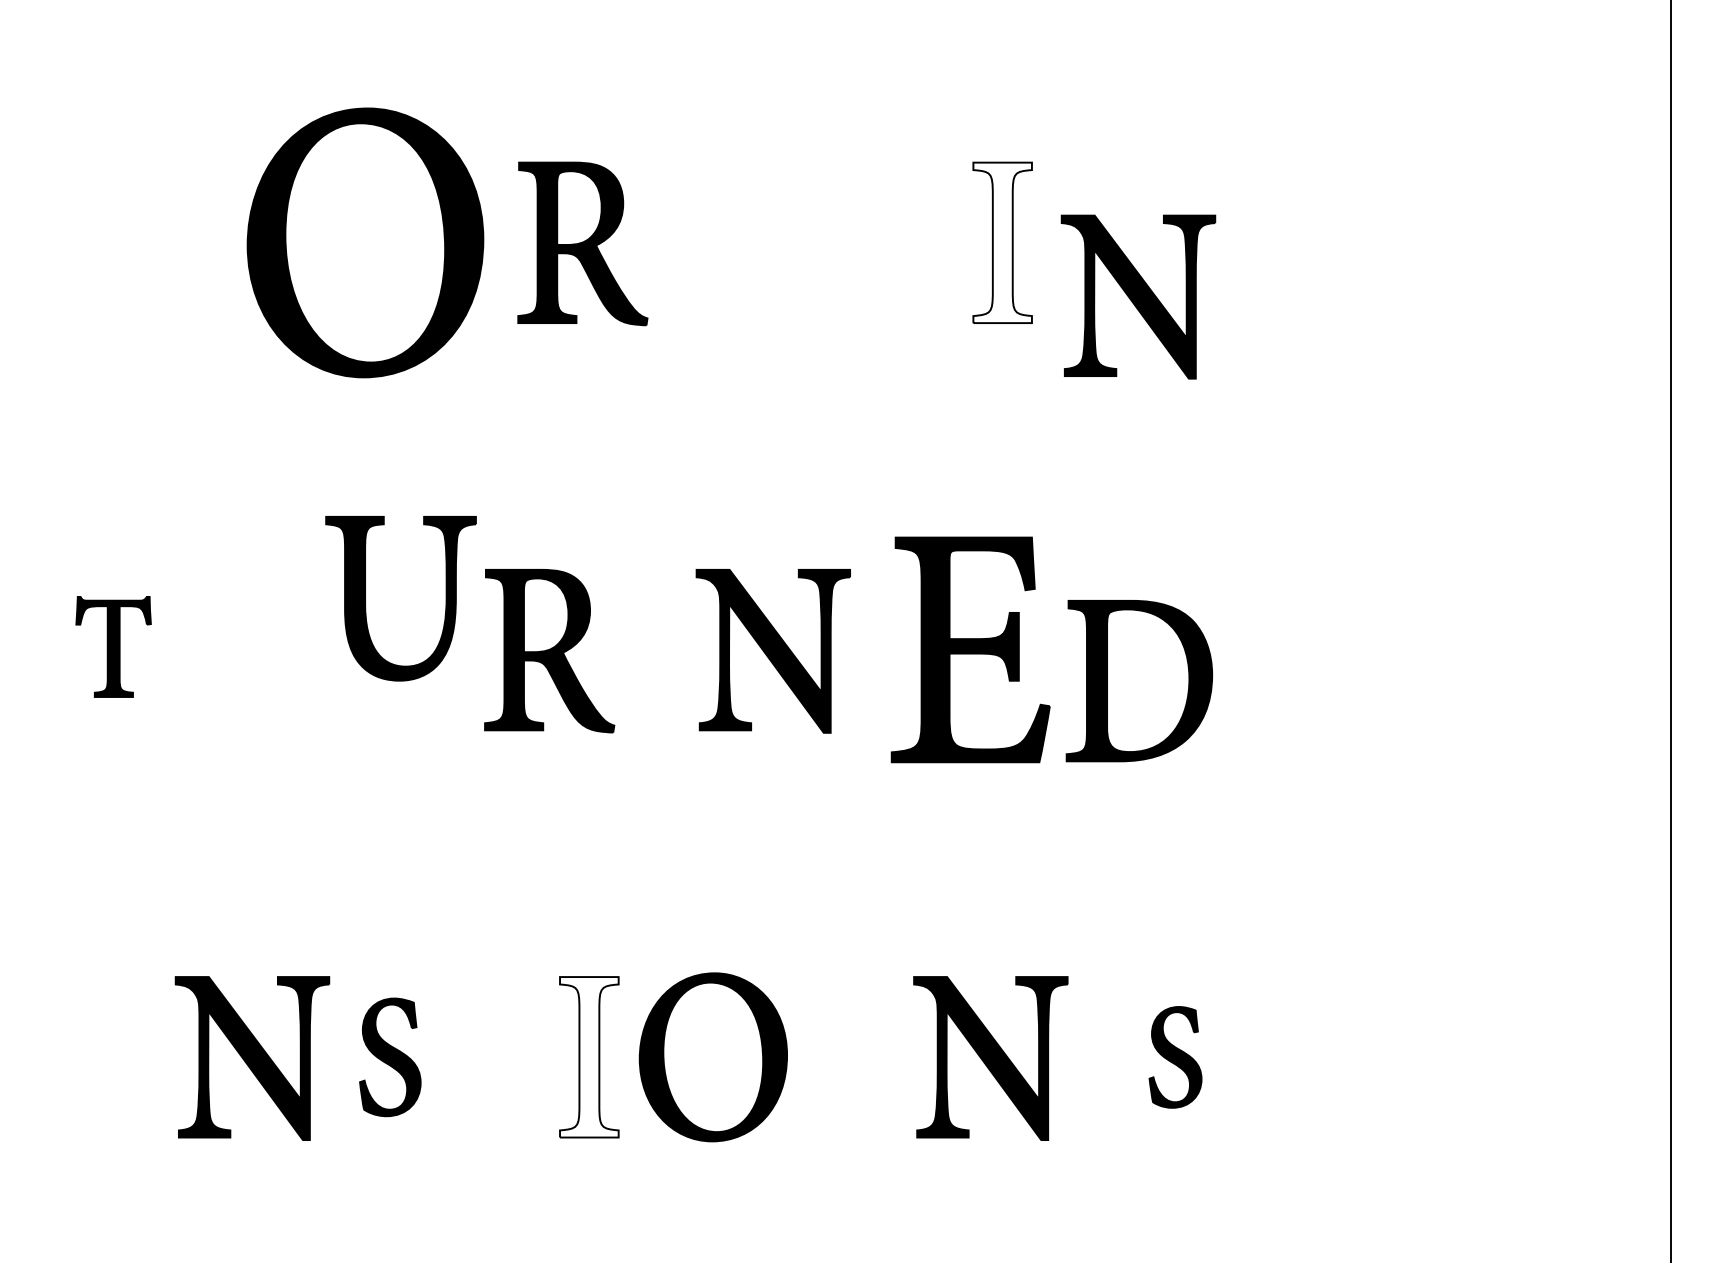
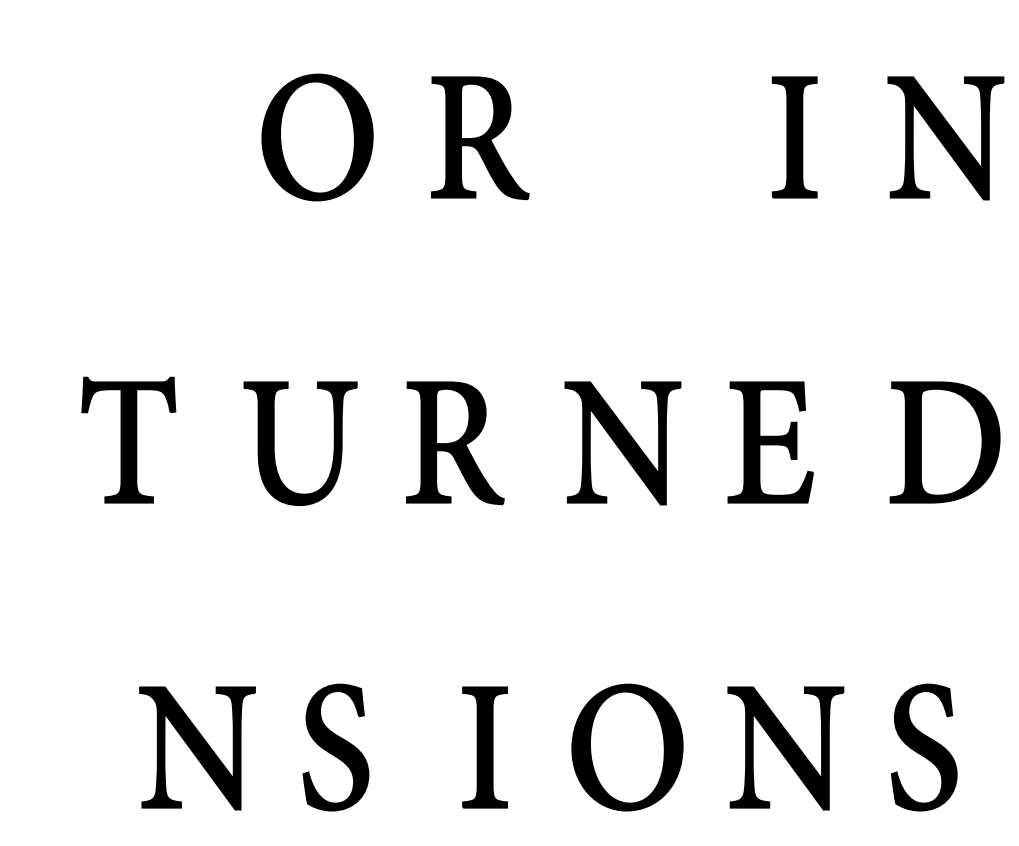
part: (365, 242) -> (317, 137), size x0.62
fill: (1002, 242) -> (794, 137), added
part: (1138, 296) -> (945, 137), moved
part: (366, 606) -> (274, 449), moved
part: (113, 646) -> (128, 439), size x1.67
part: (970, 650) -> (770, 442), size x0.71
part: (1139, 681) -> (945, 442), moved
part: (390, 1057) -> (336, 747), size x1.43
fill: (589, 1057) -> (485, 747), added
part: (712, 1057) -> (626, 747), moved
part: (1175, 1057) -> (924, 747), size x1.67
part: (252, 1058) -> (197, 748), moved

